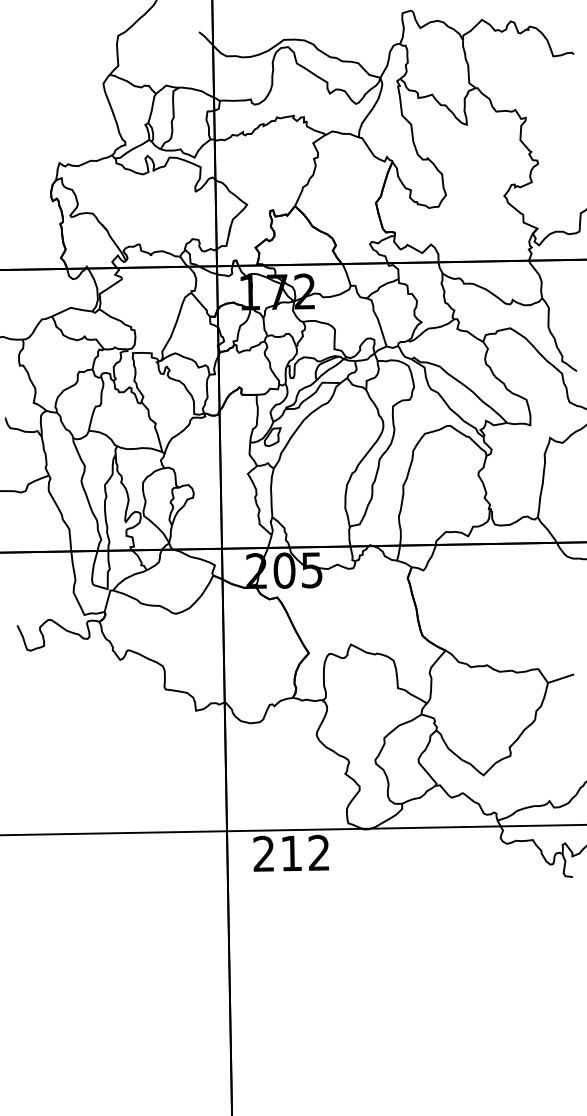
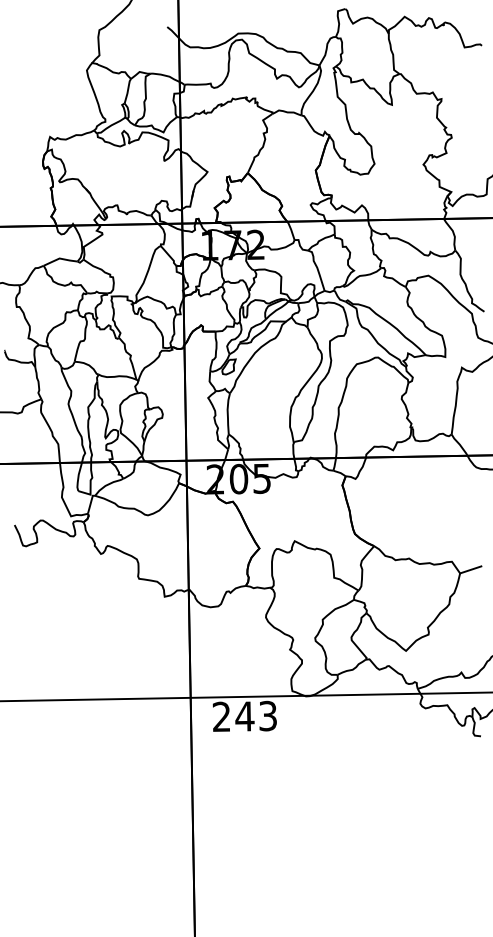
text: (304, 853) -> (255, 716), 212 -> 243

